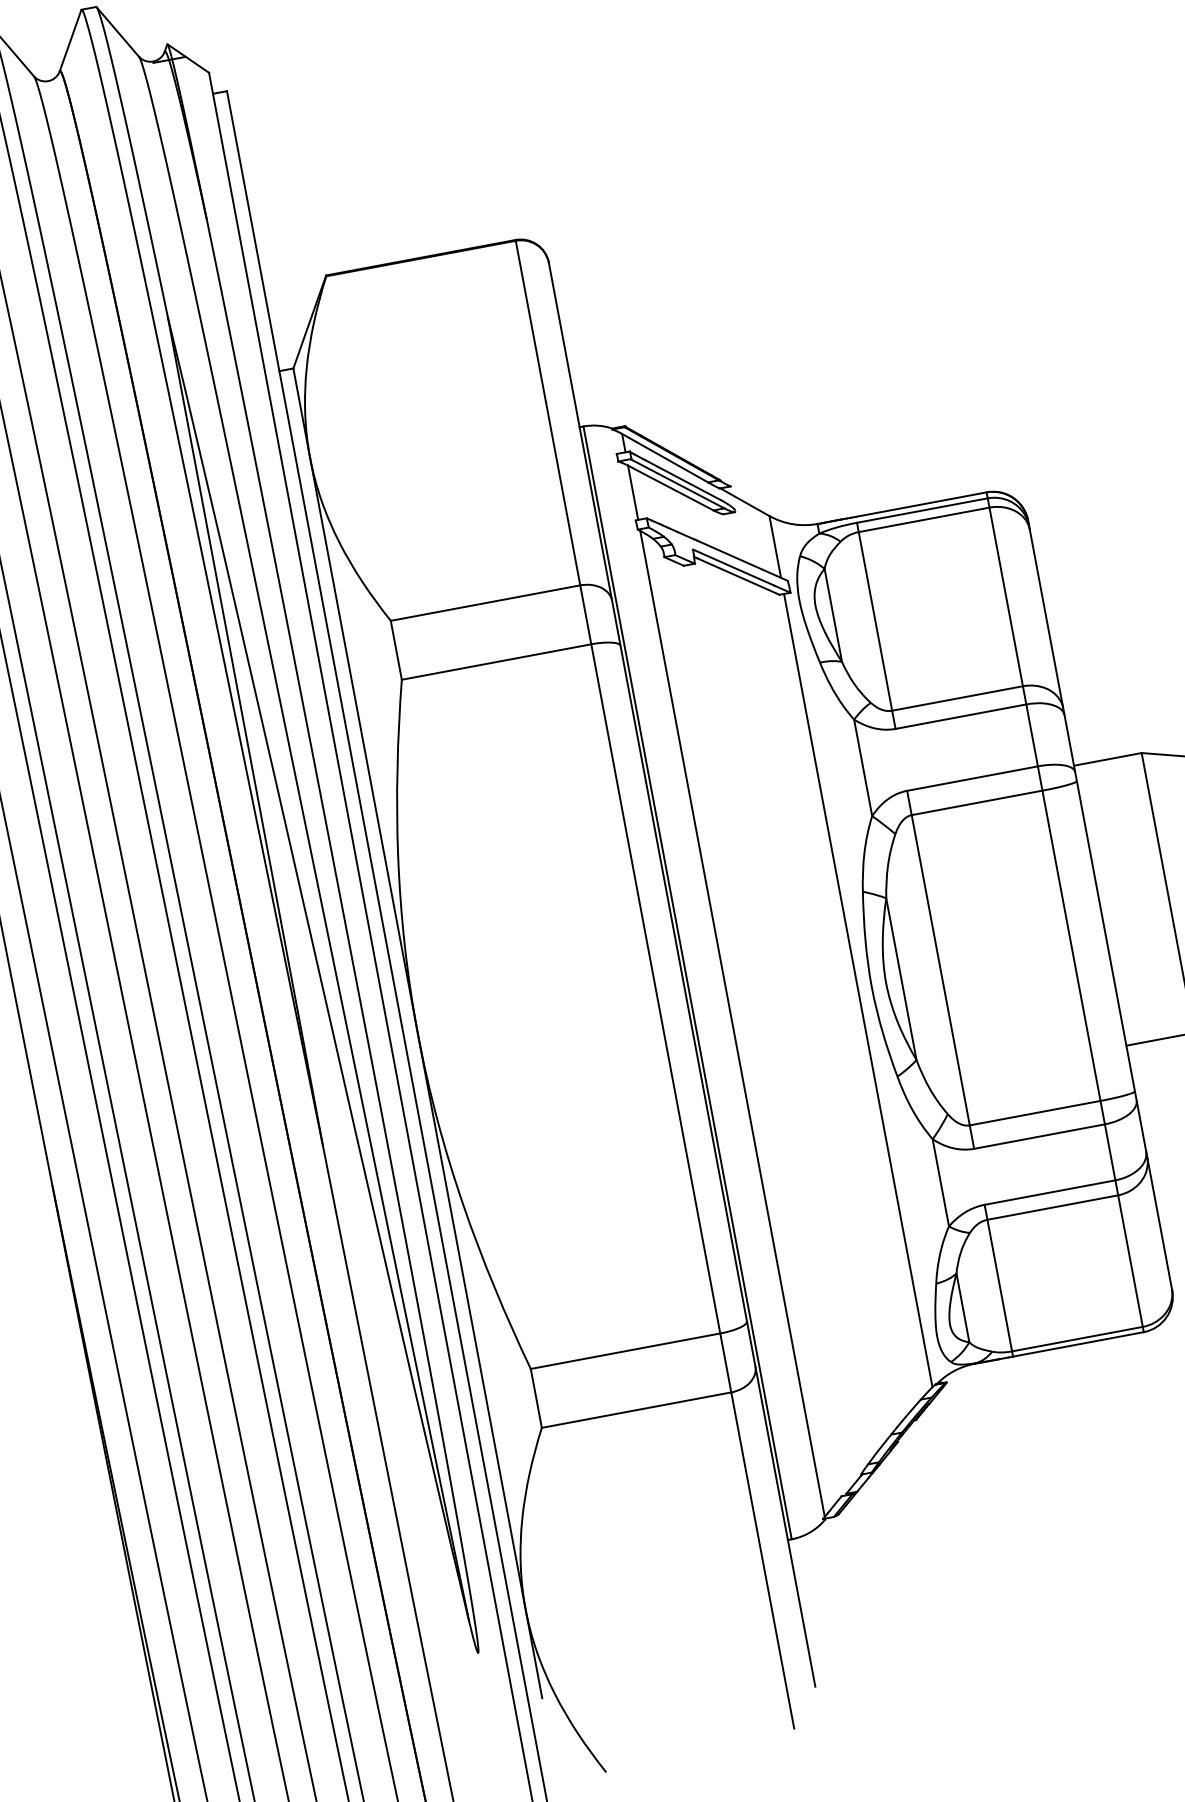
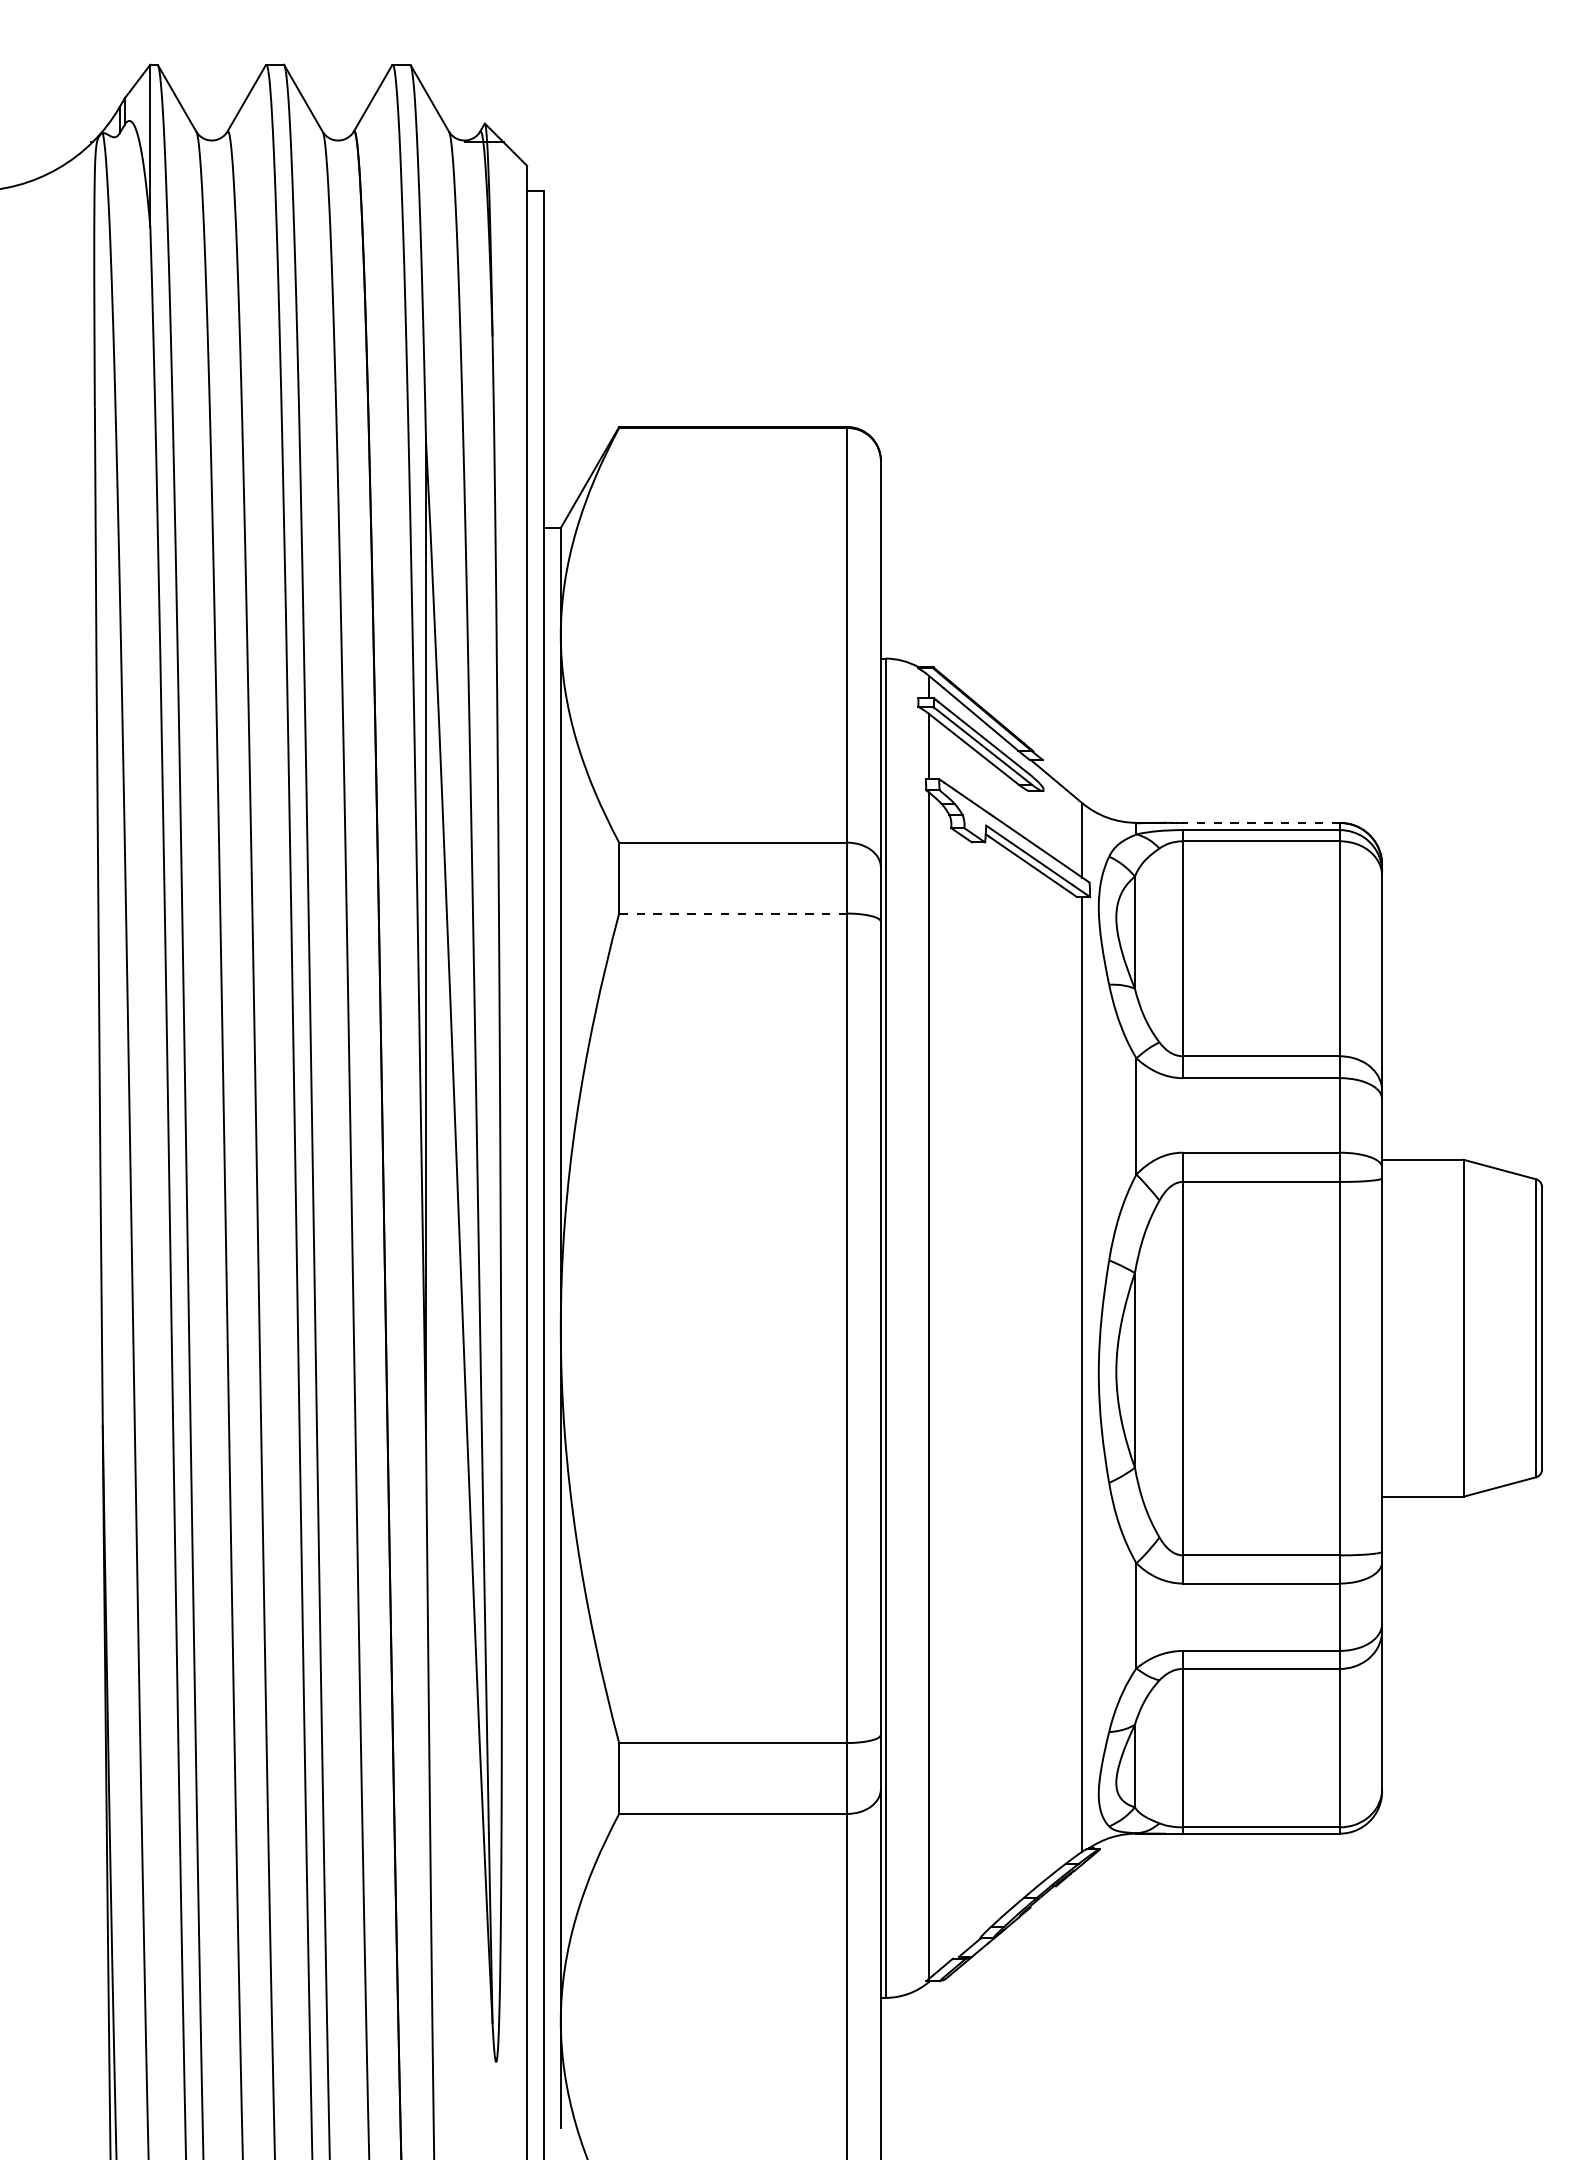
line: (921, 504) -> (1261, 822), solid -> dashed
line: (495, 662) -> (732, 913), solid -> dashed

